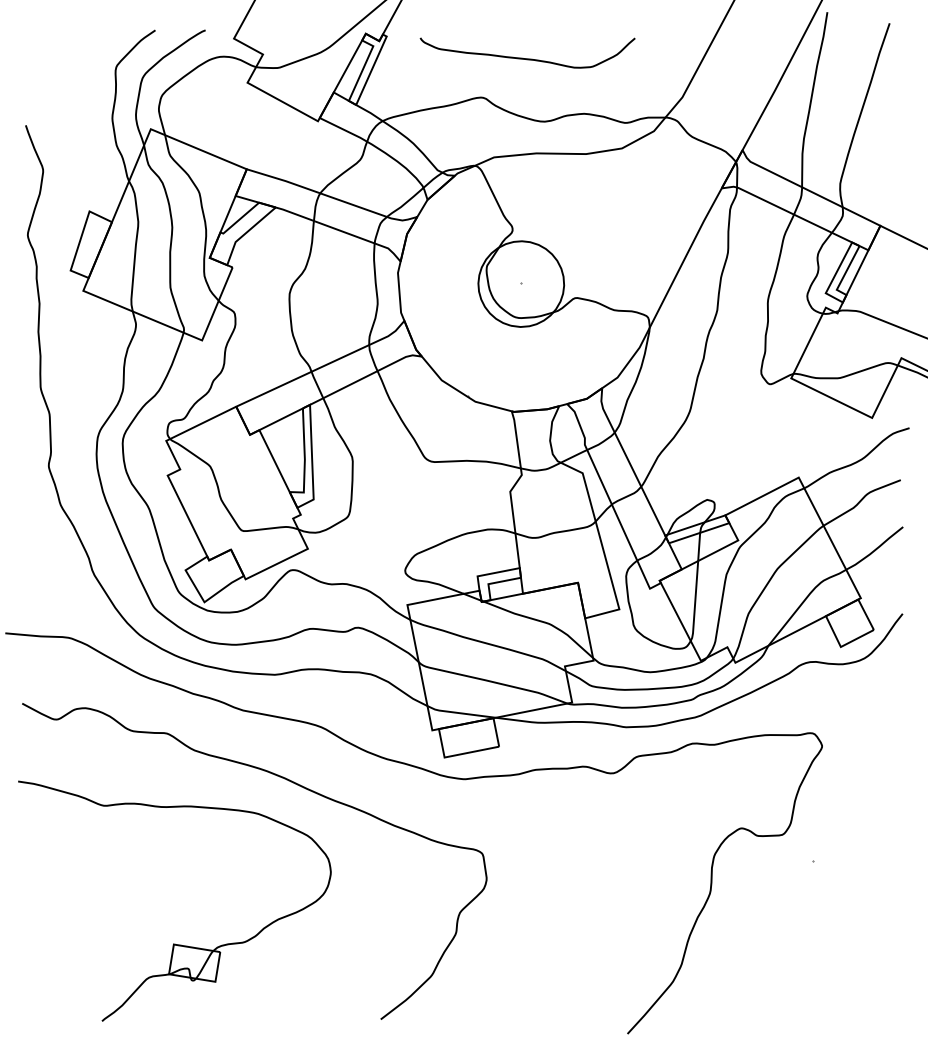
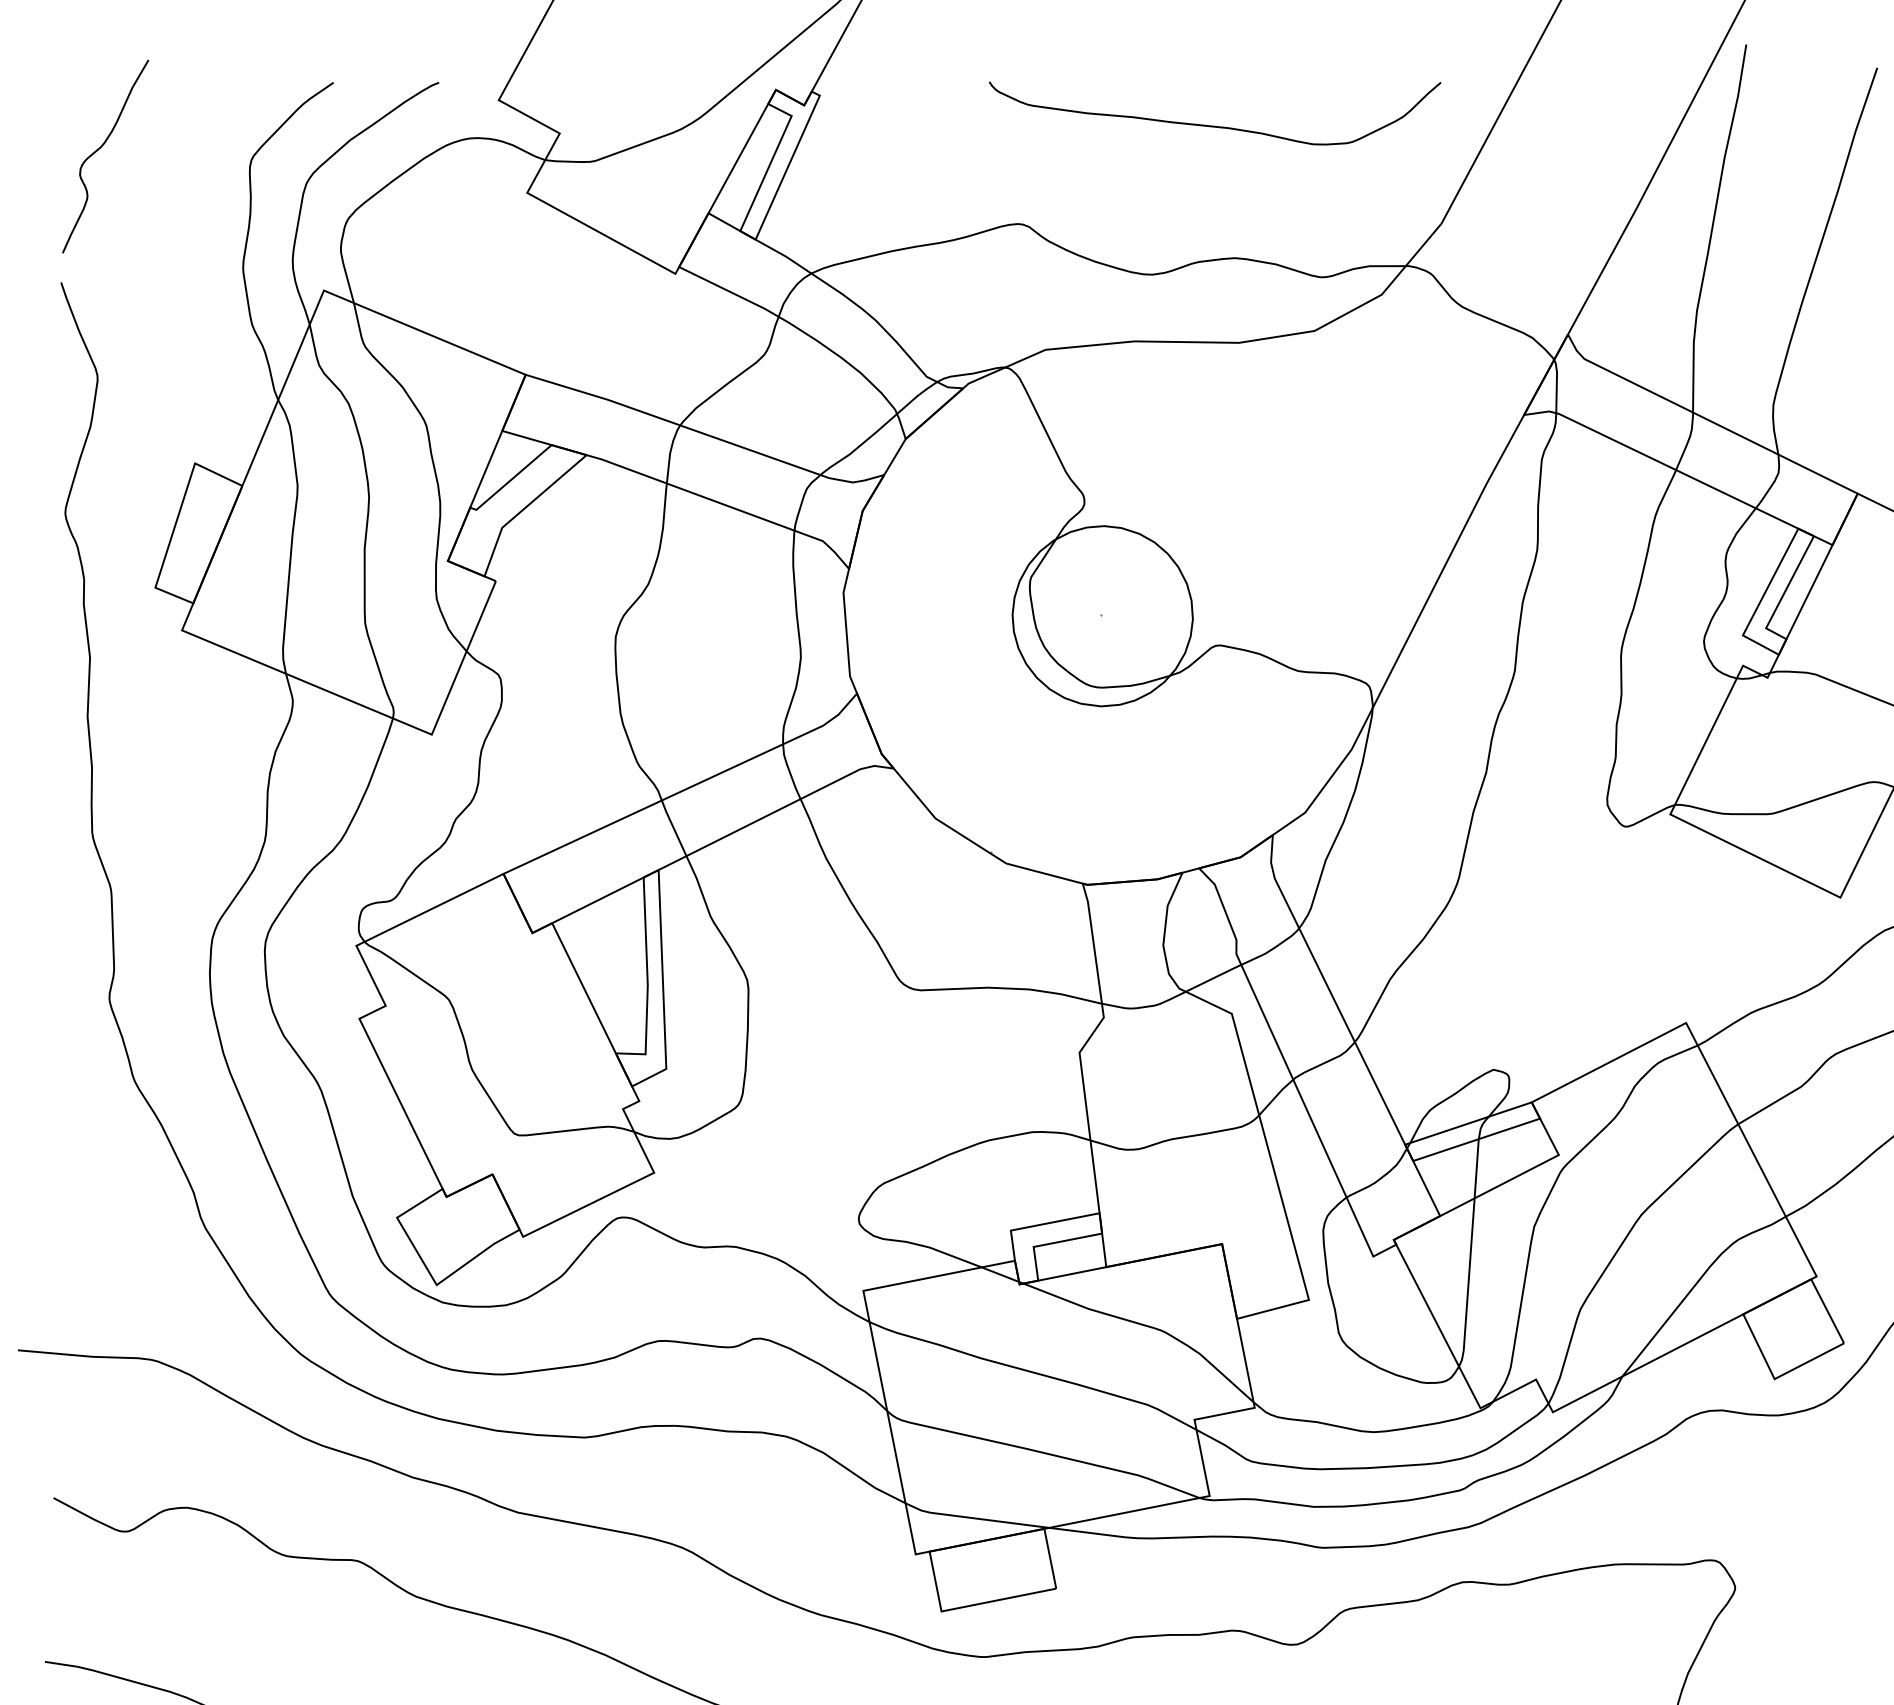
curve: (527, 58) -> (1214, 125), moved
curve: (44, 62) -> (100, 150), added

